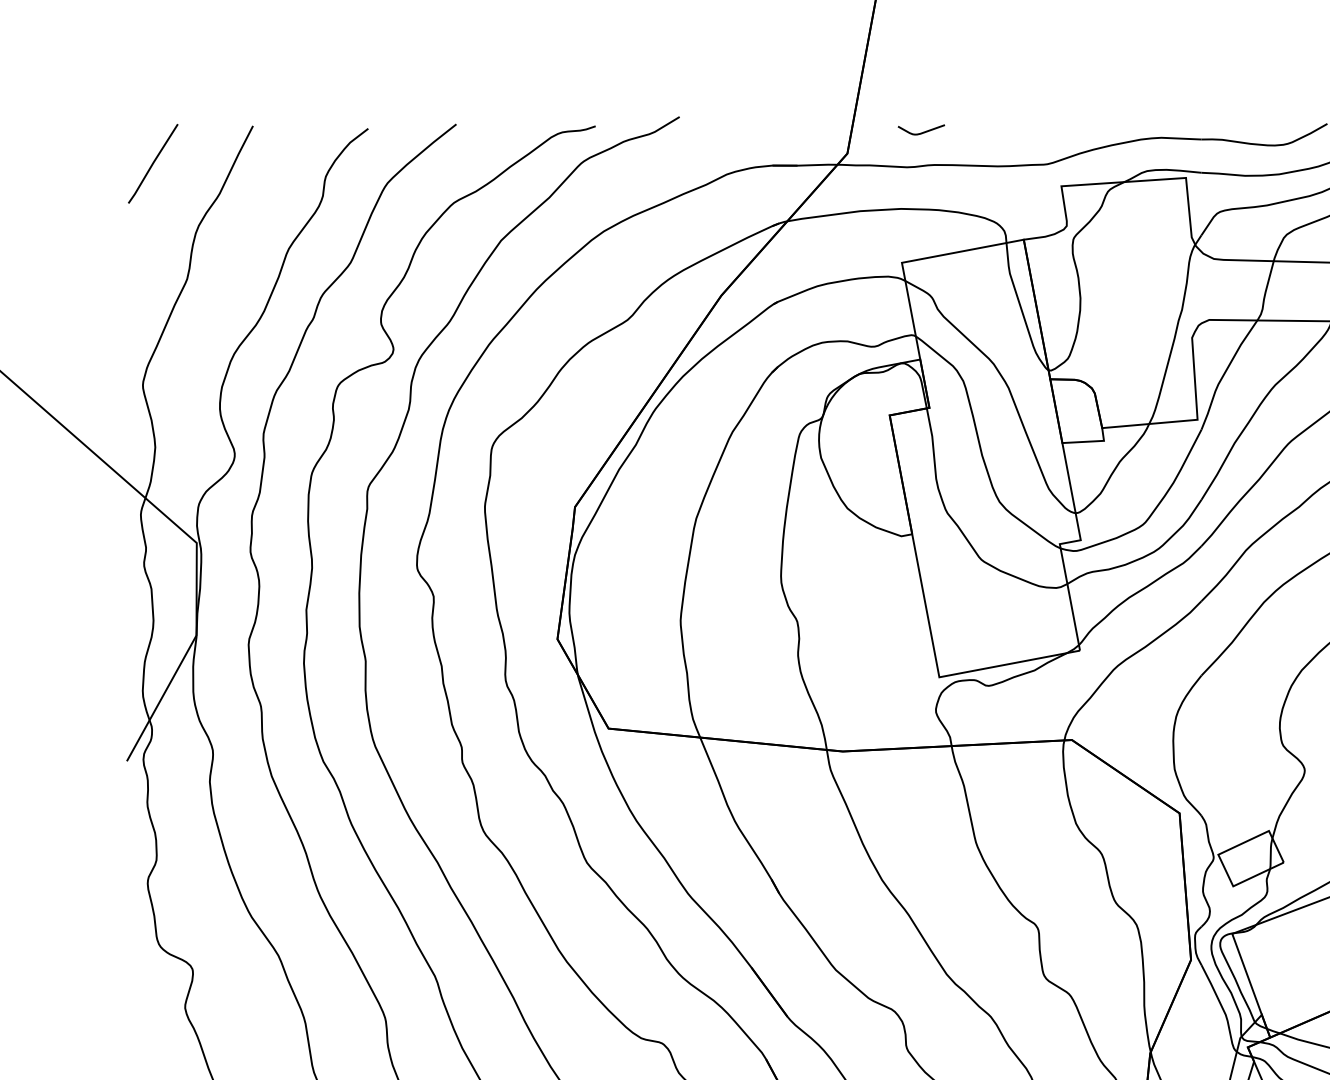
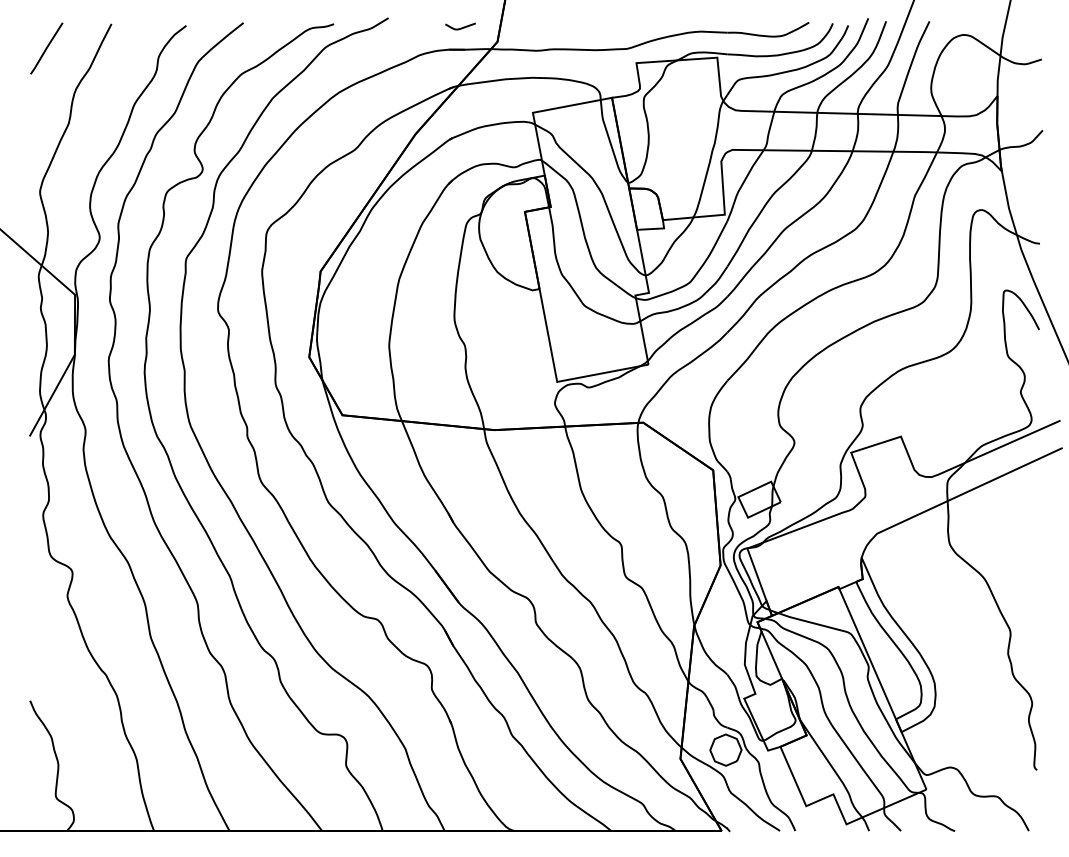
curve: (921, 131) -> (460, 27), moved

